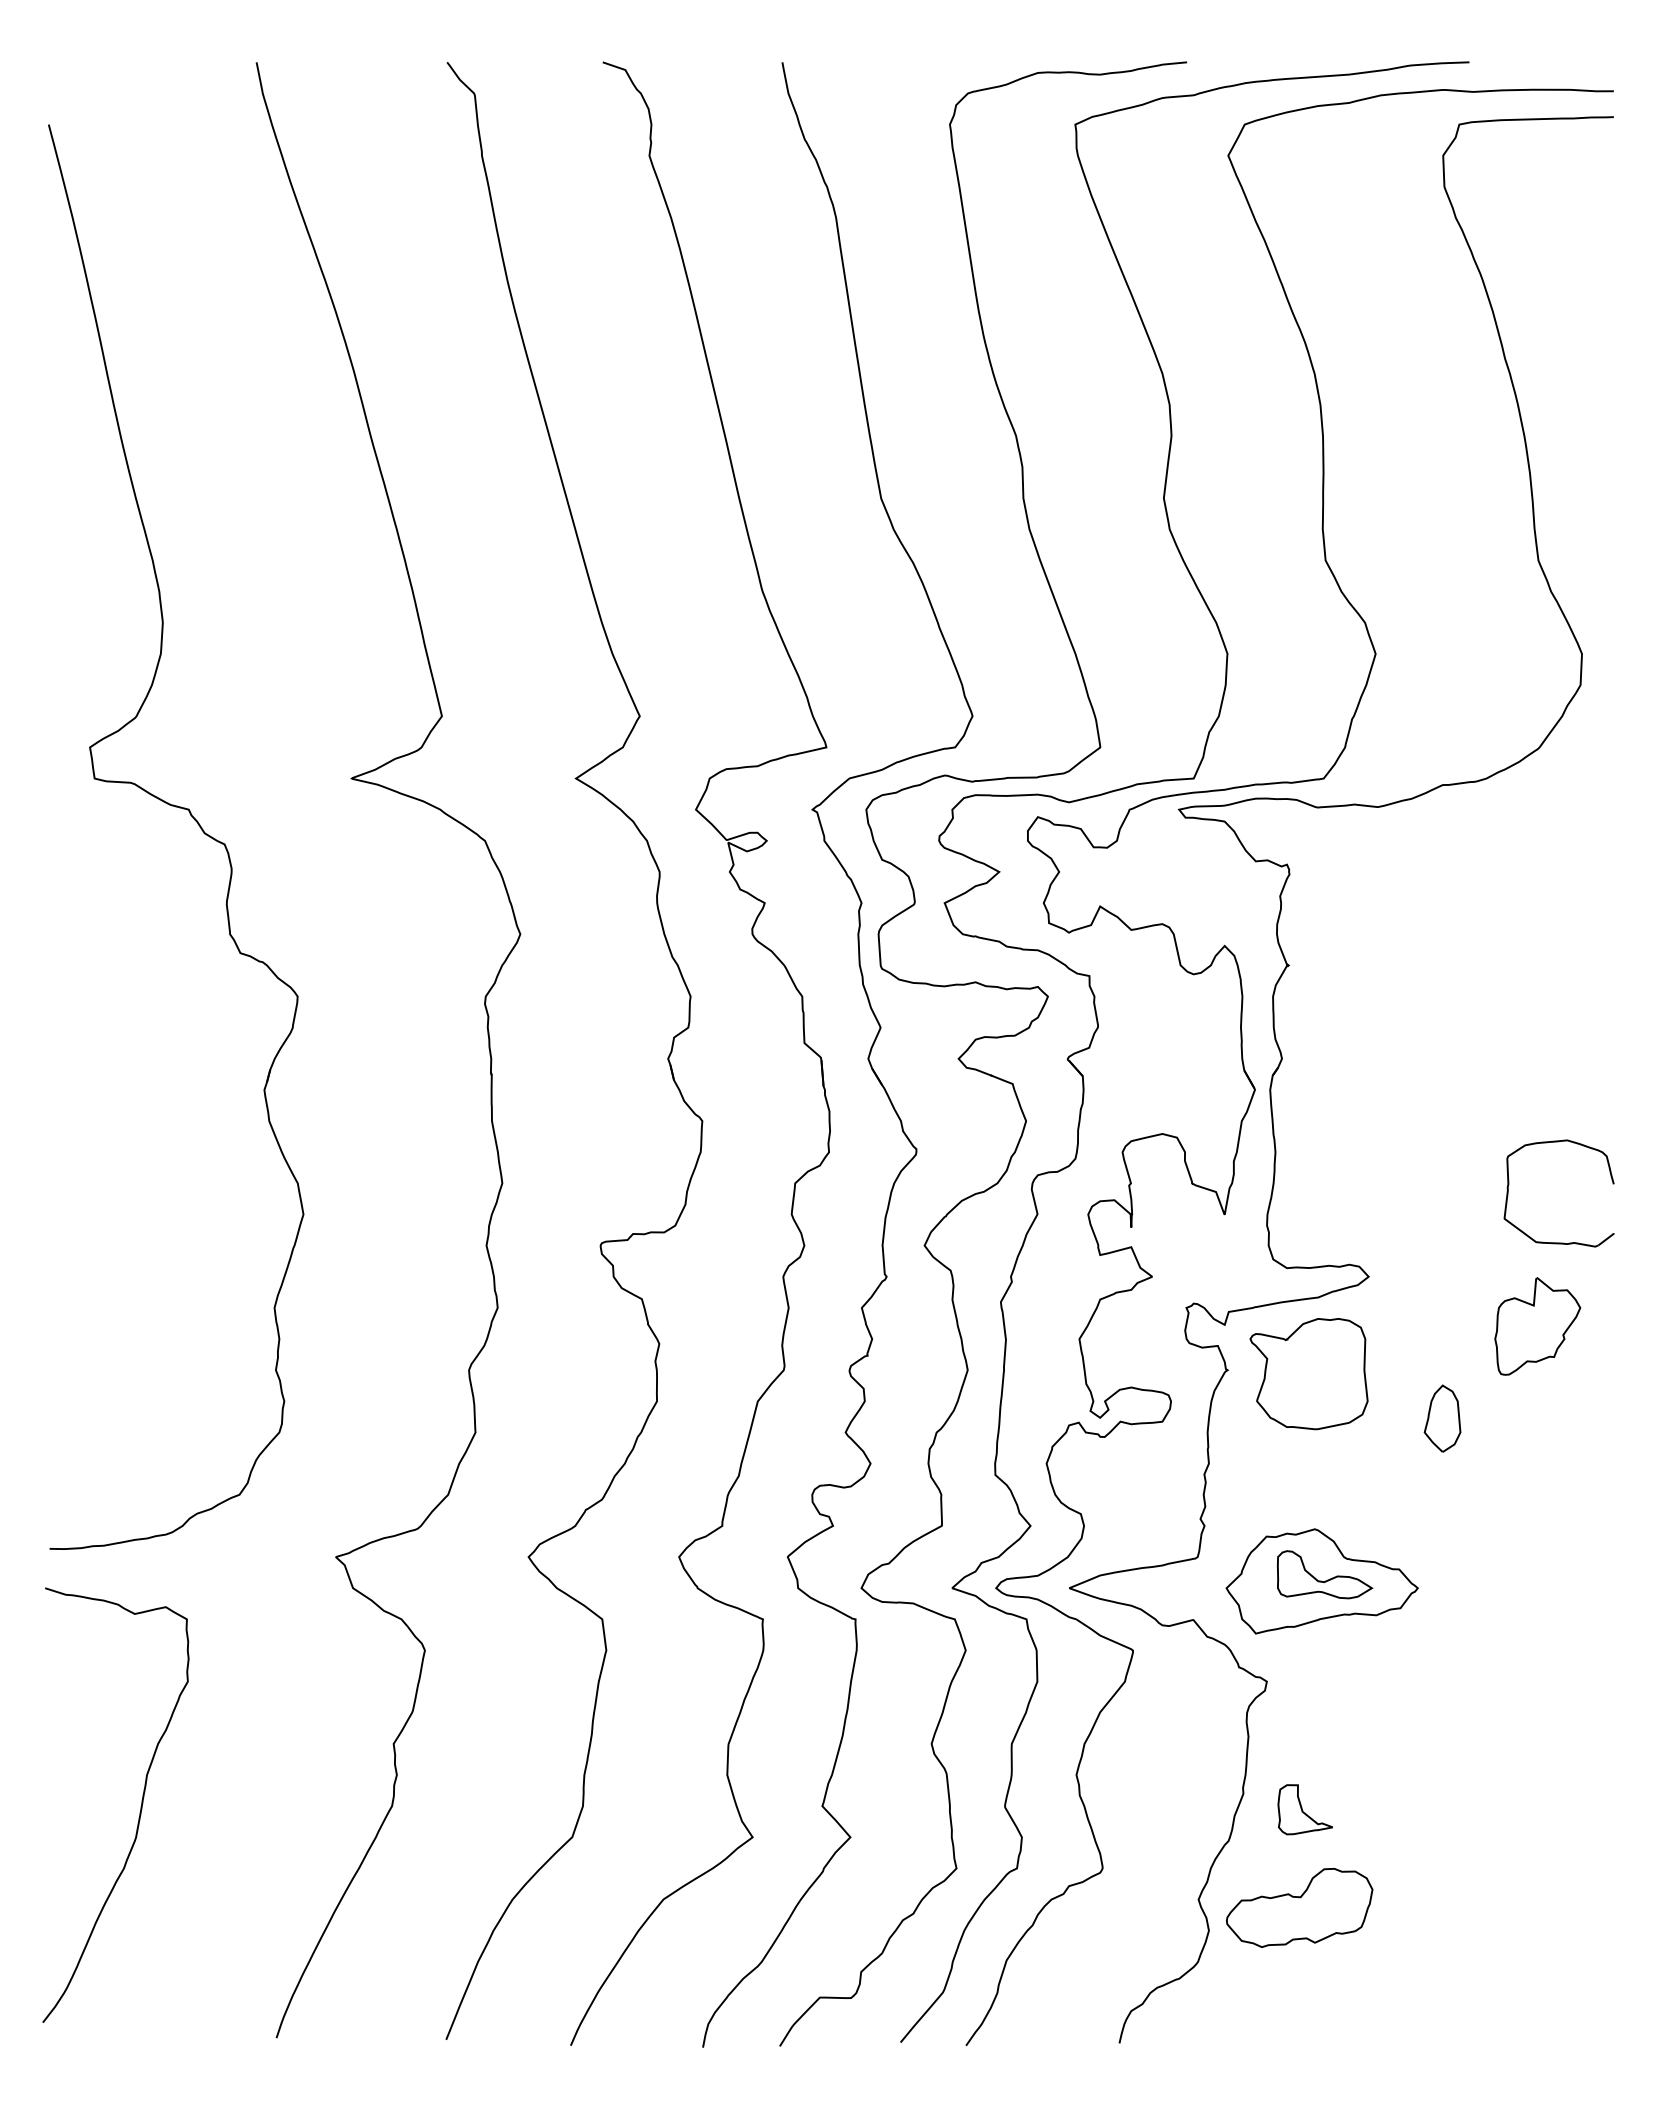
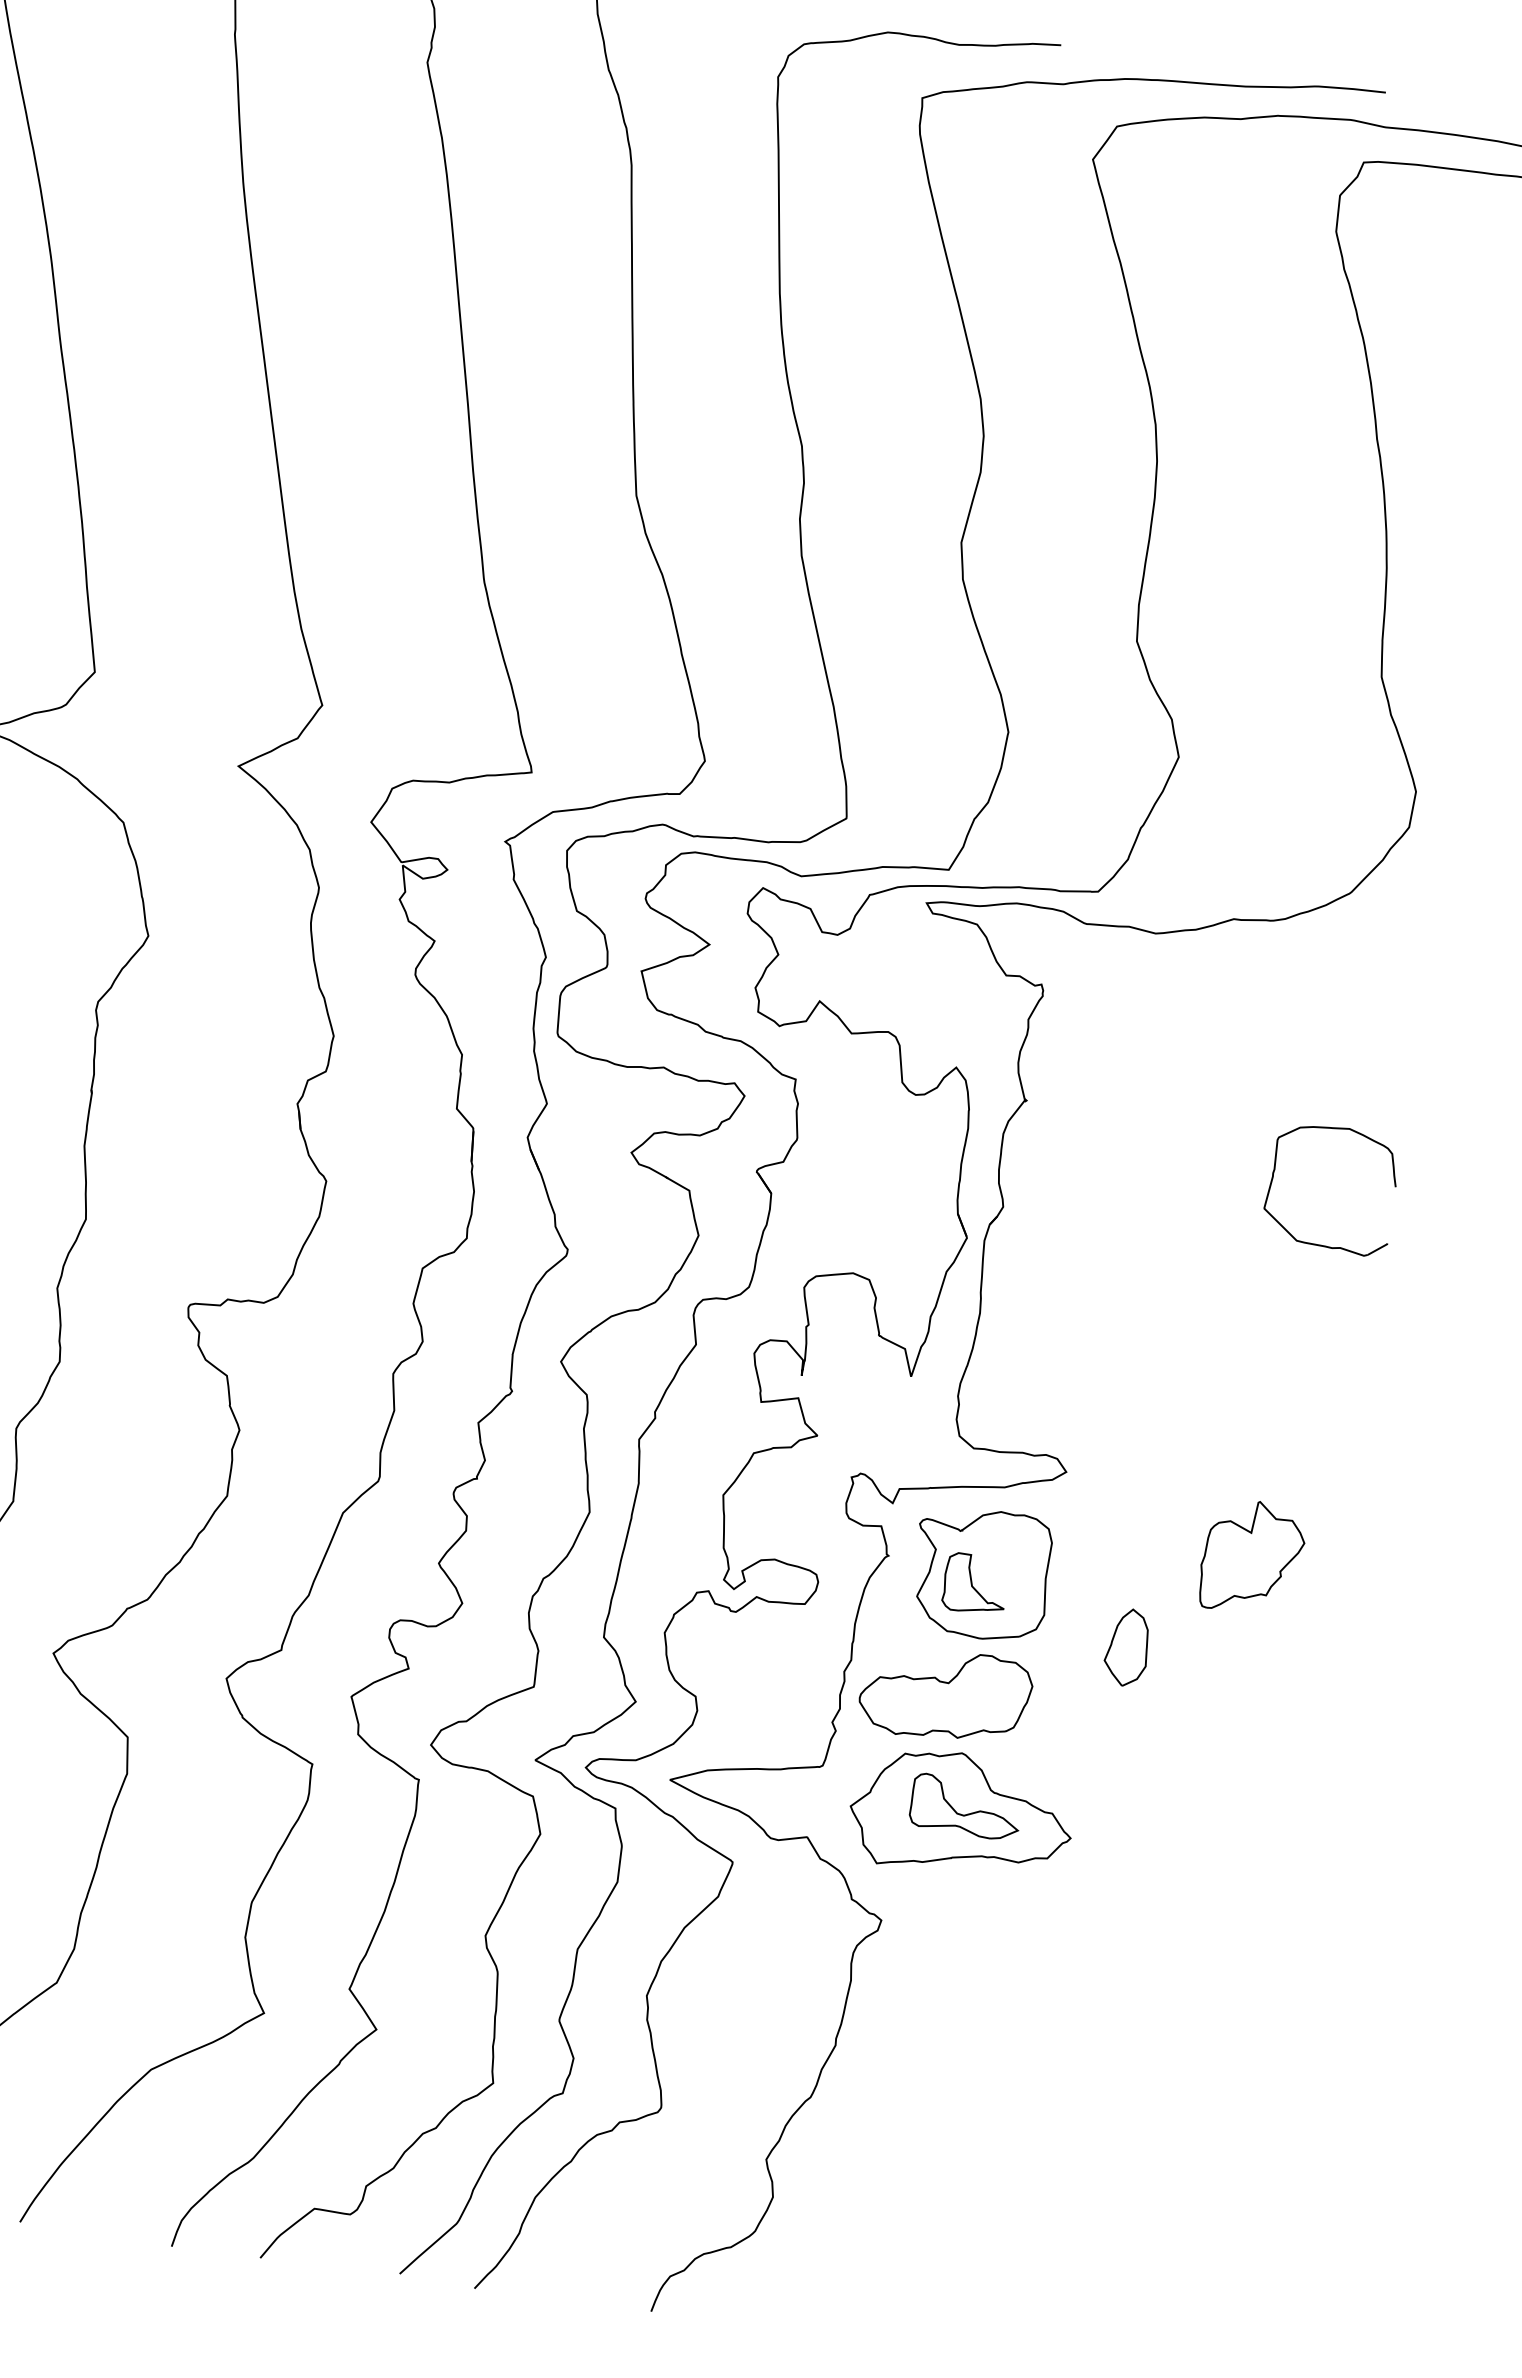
part: (1558, 1242) -> (1322, 1244), moved
part: (1304, 1809) -> (974, 1583), moved
part: (1299, 1907) -> (945, 1694), moved

